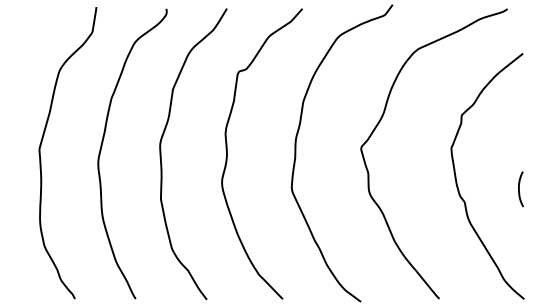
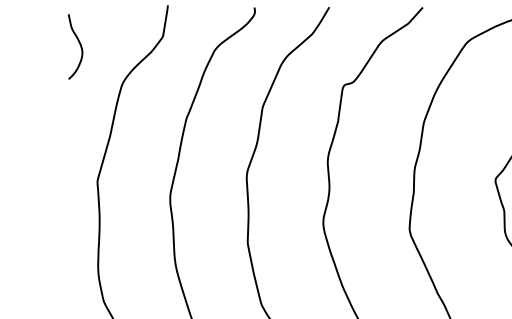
curve: (24, 38) -> (78, 44), added

